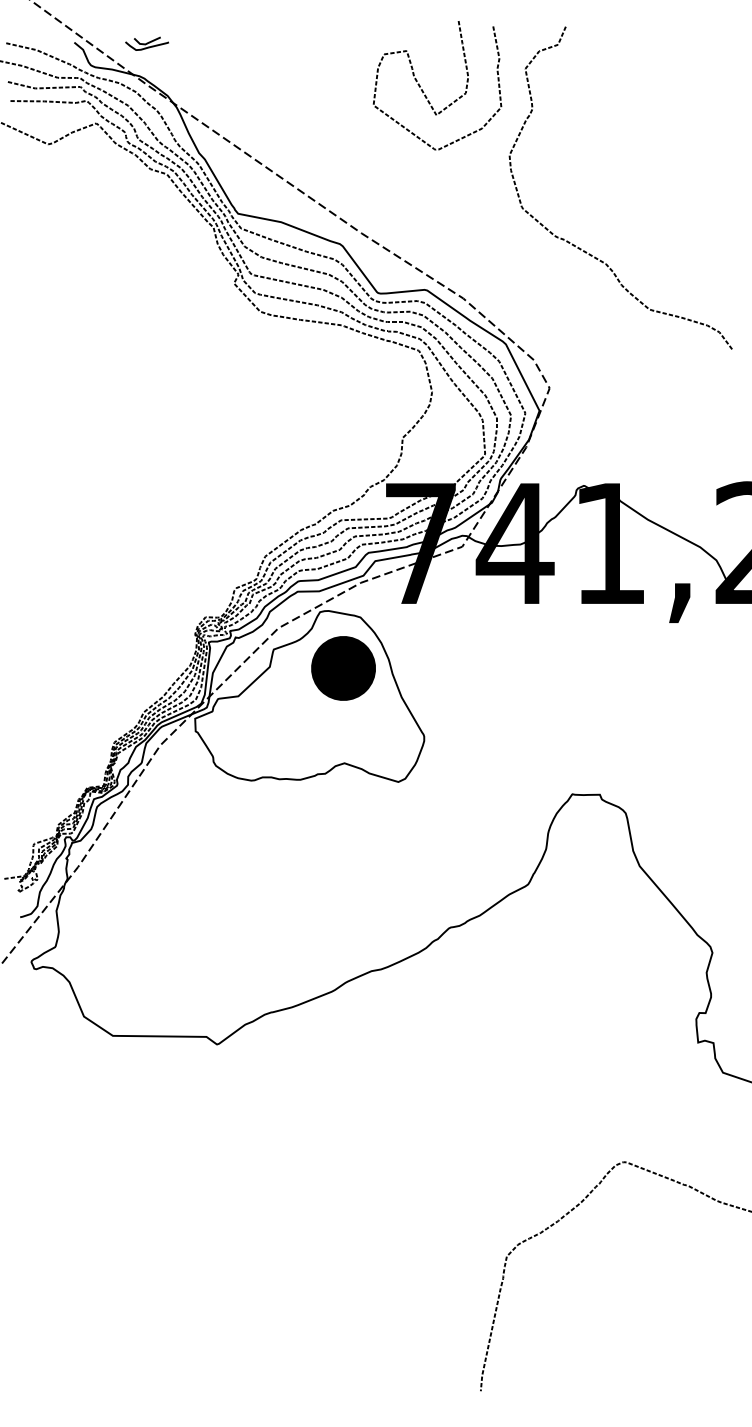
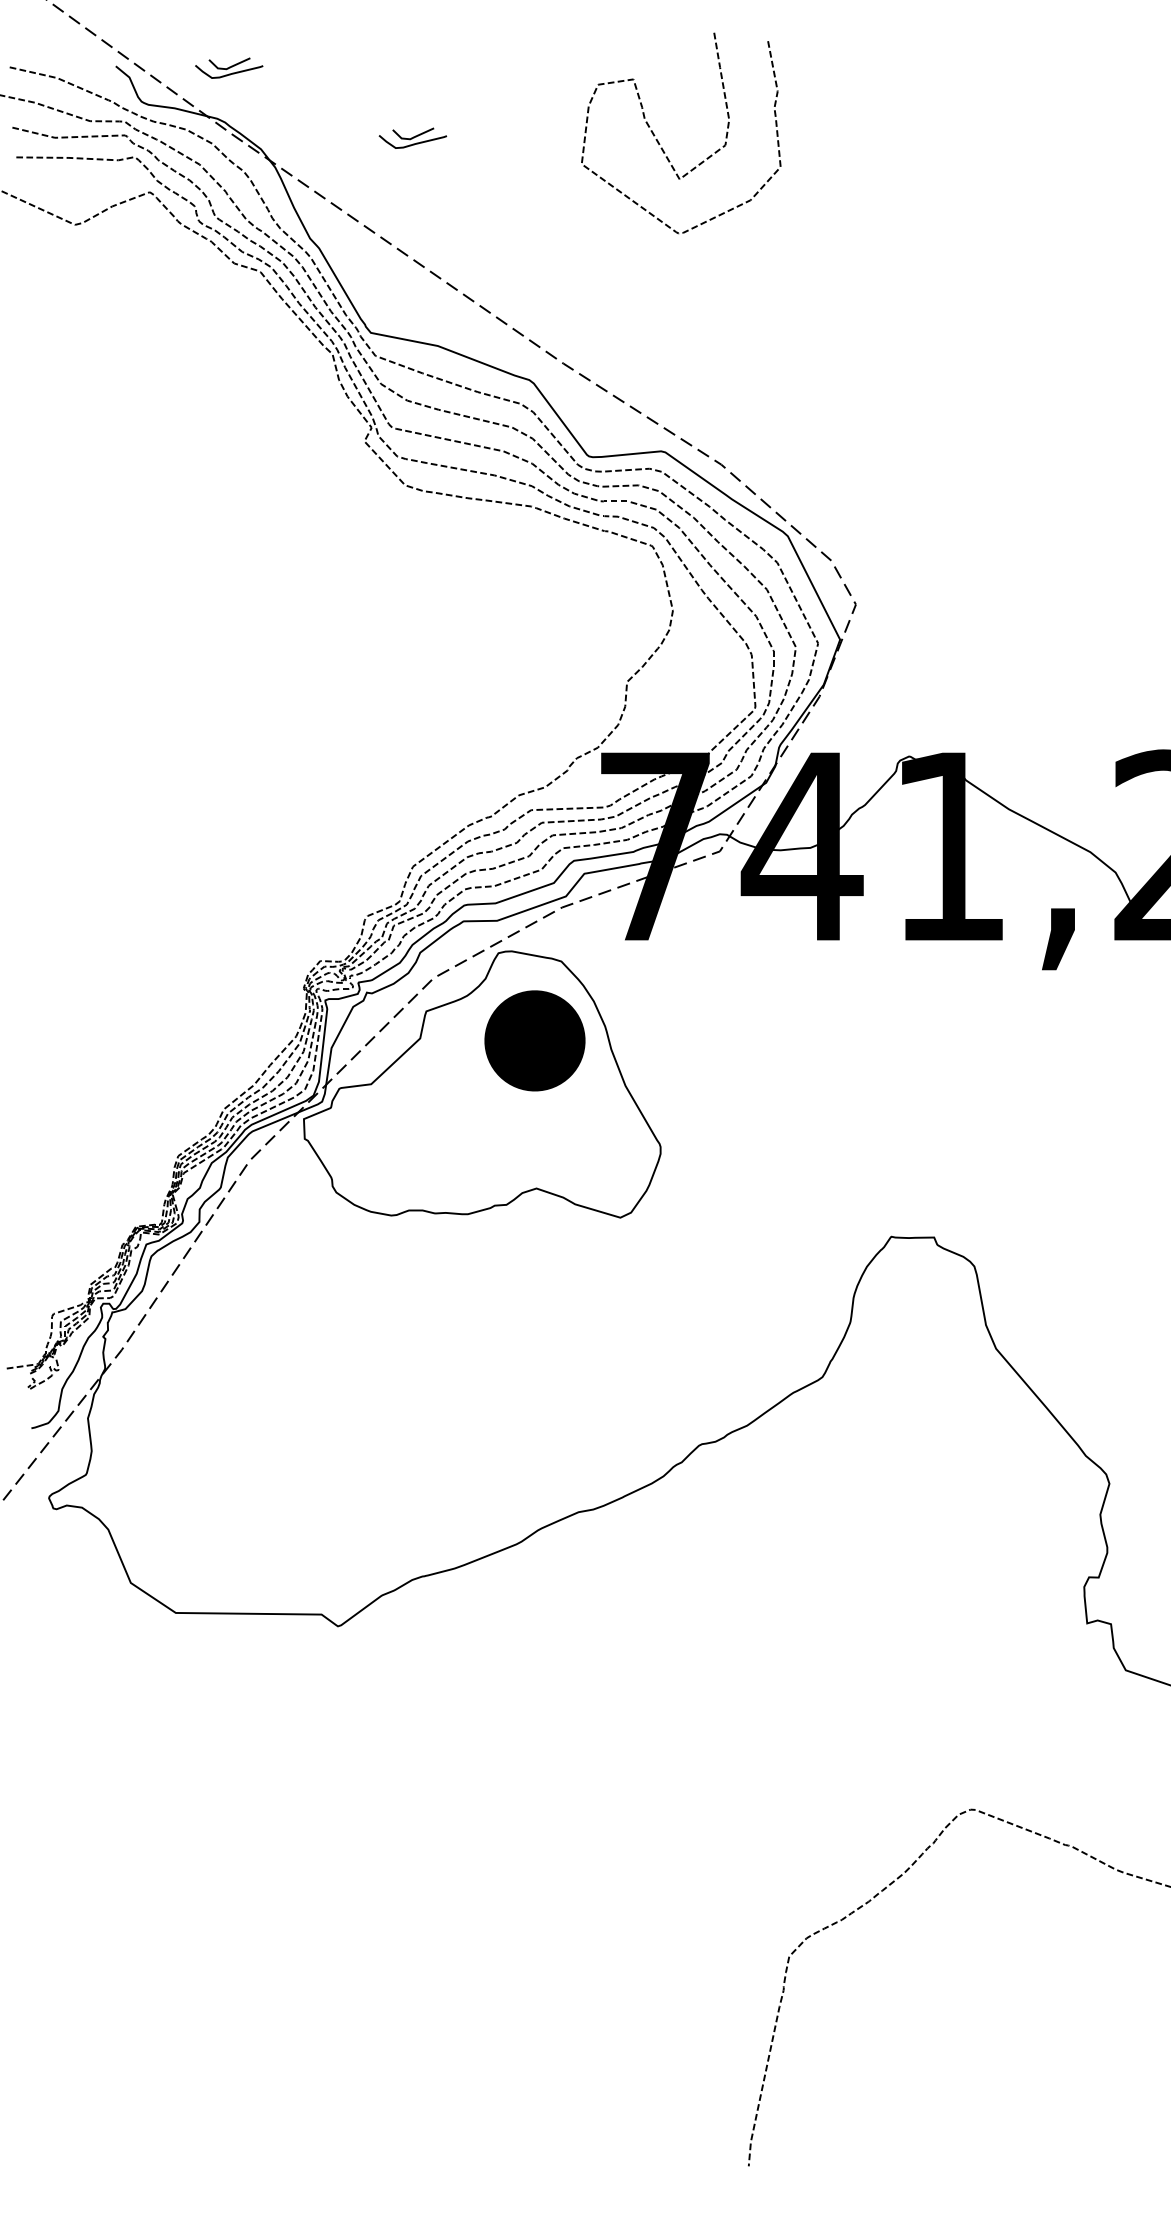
part: (264, 88) -> (411, 137), added
curve: (581, 248) -> (905, 386), removed

